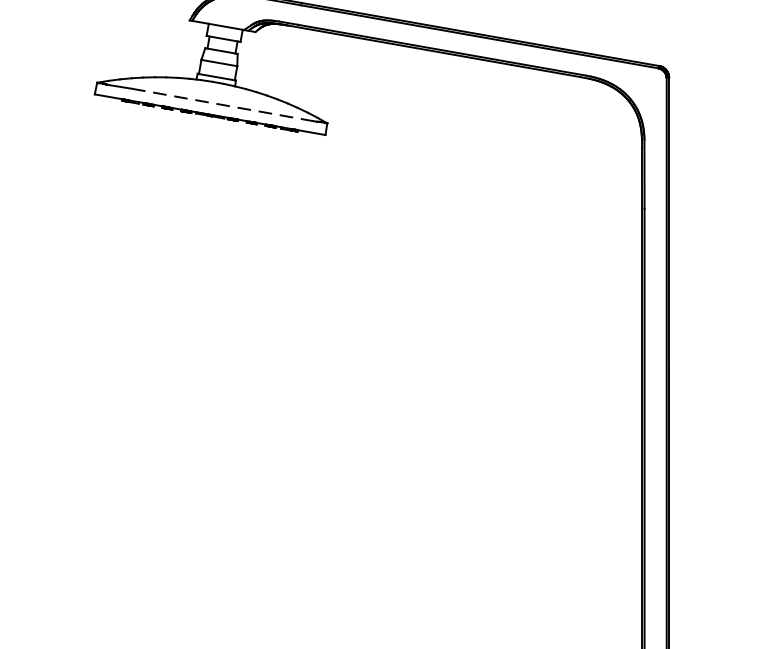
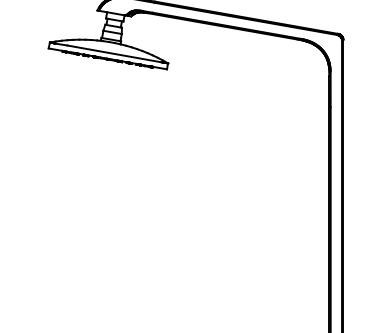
line: (223, 104) -> (114, 53), dashed -> solid

